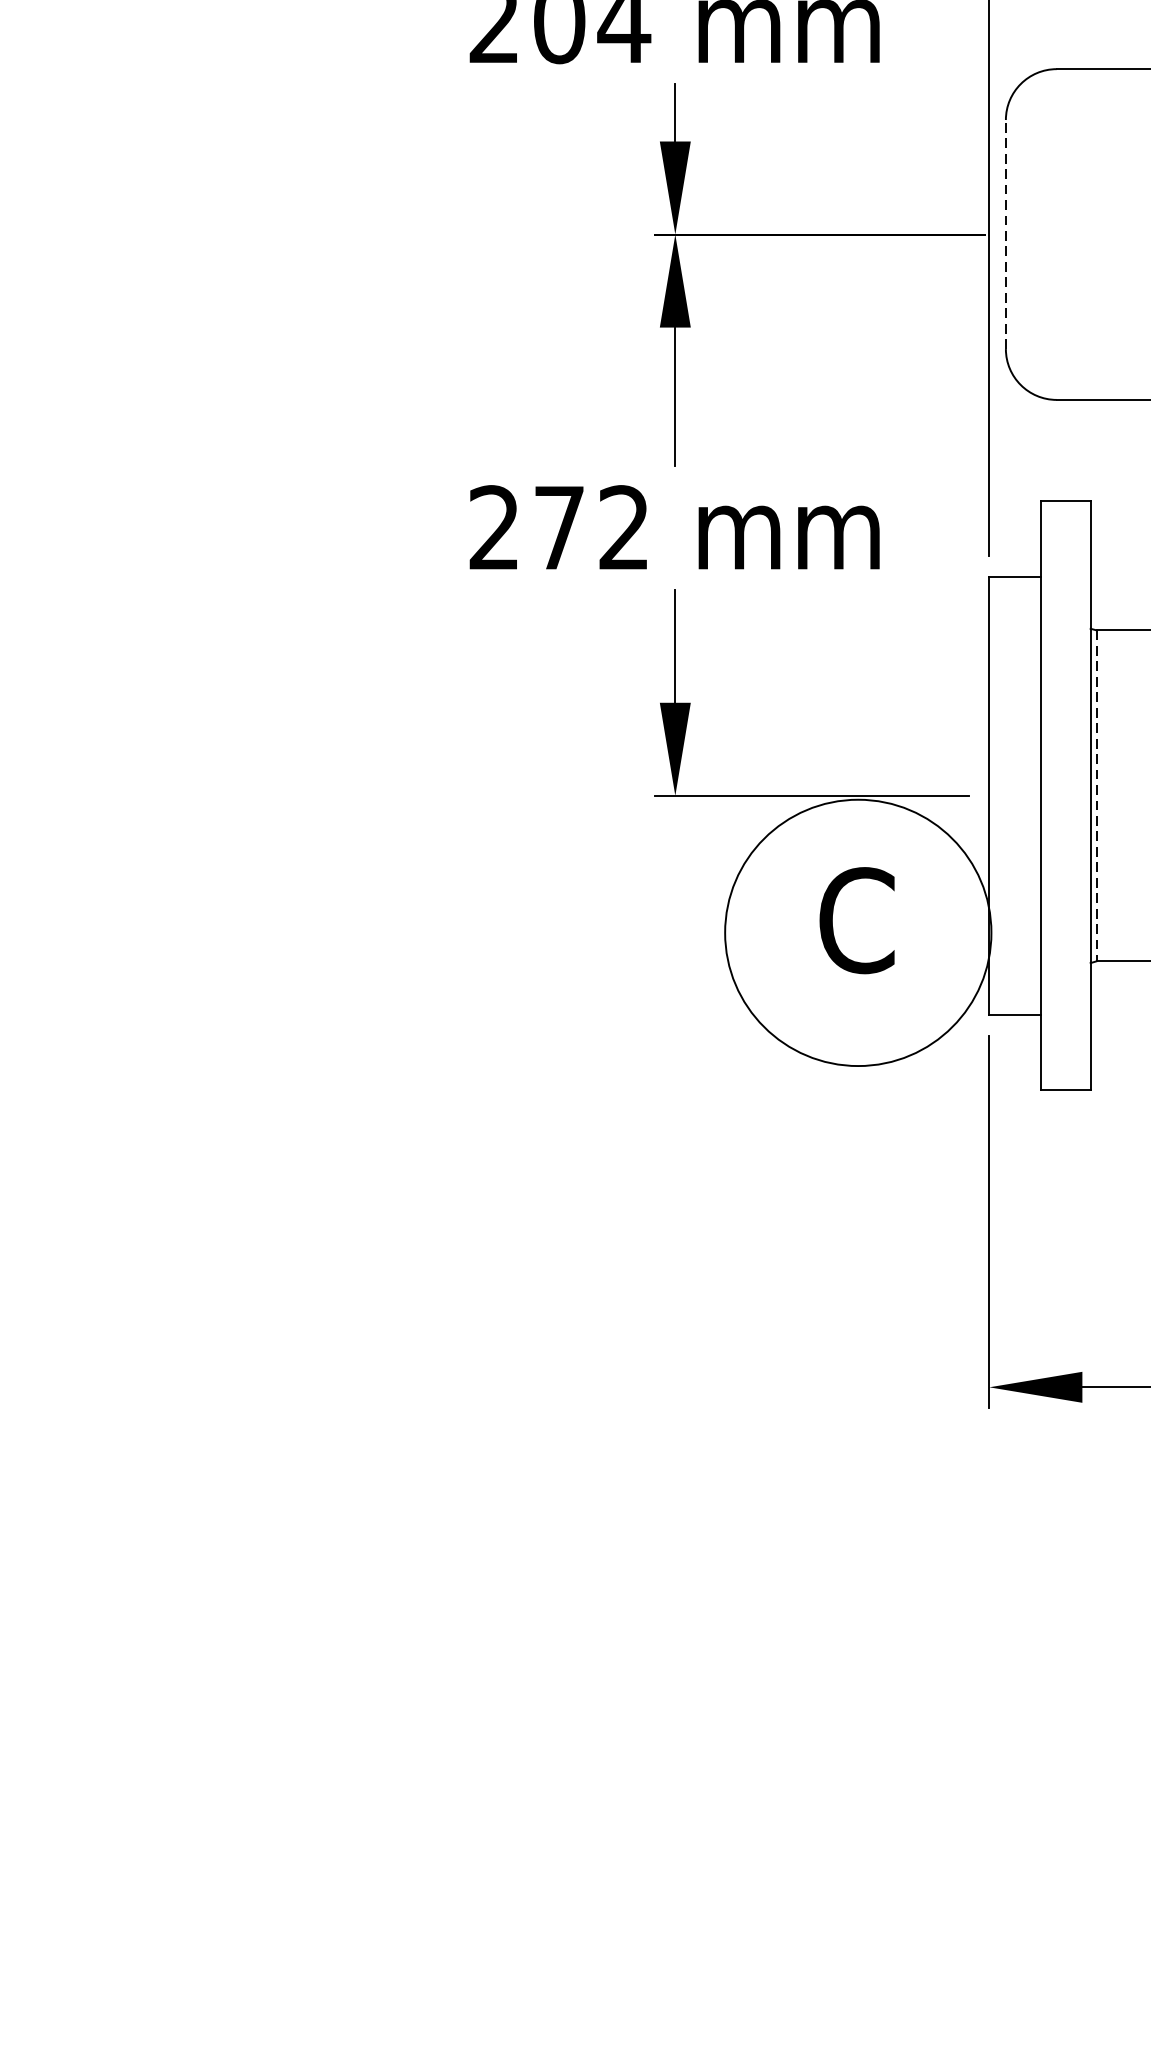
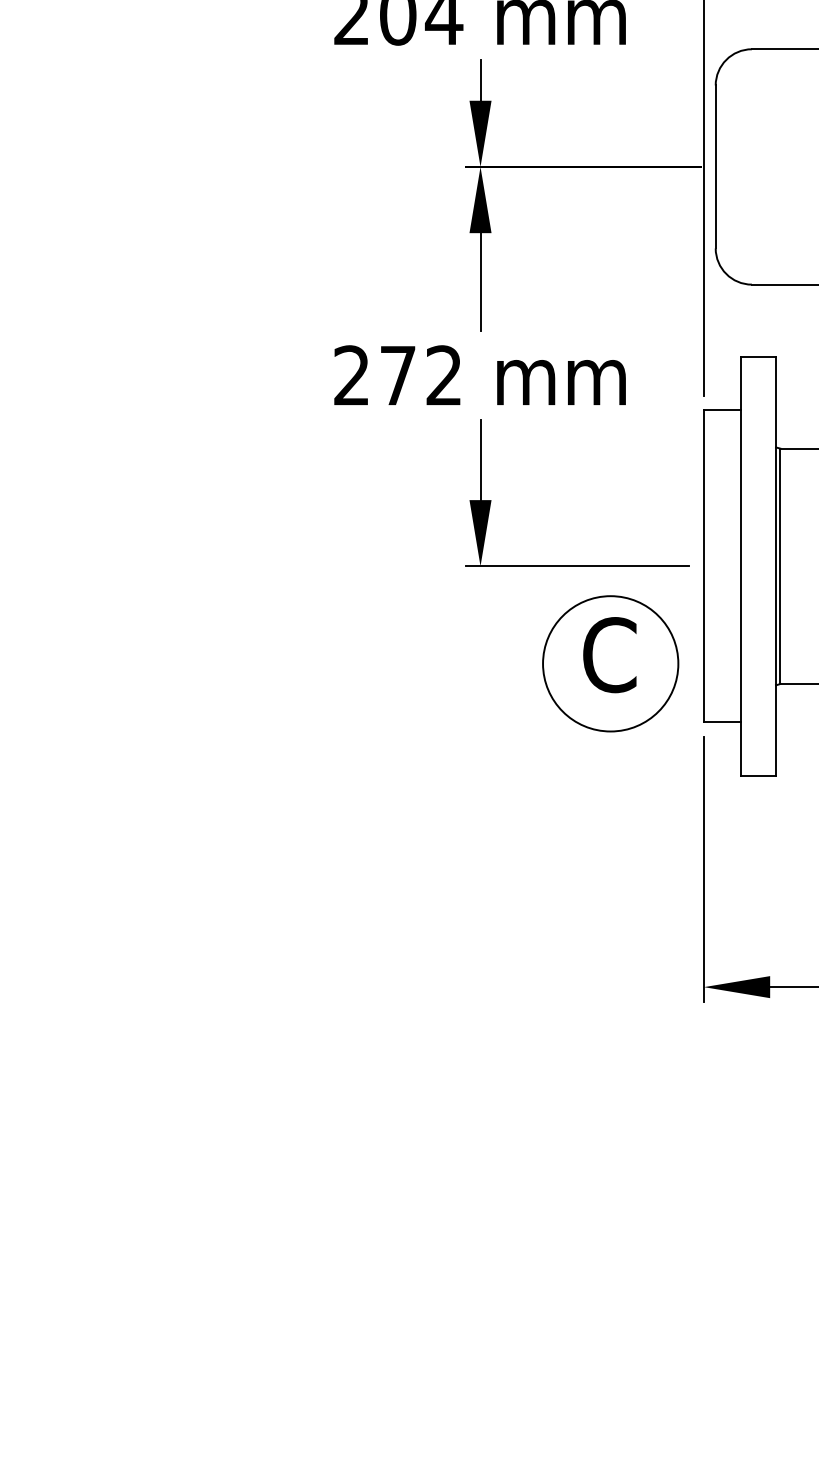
line: (1005, 233) -> (715, 166), dashed -> solid
line: (1096, 796) -> (780, 566), dashed -> solid
circle: (858, 932) -> (610, 663), size x0.71

